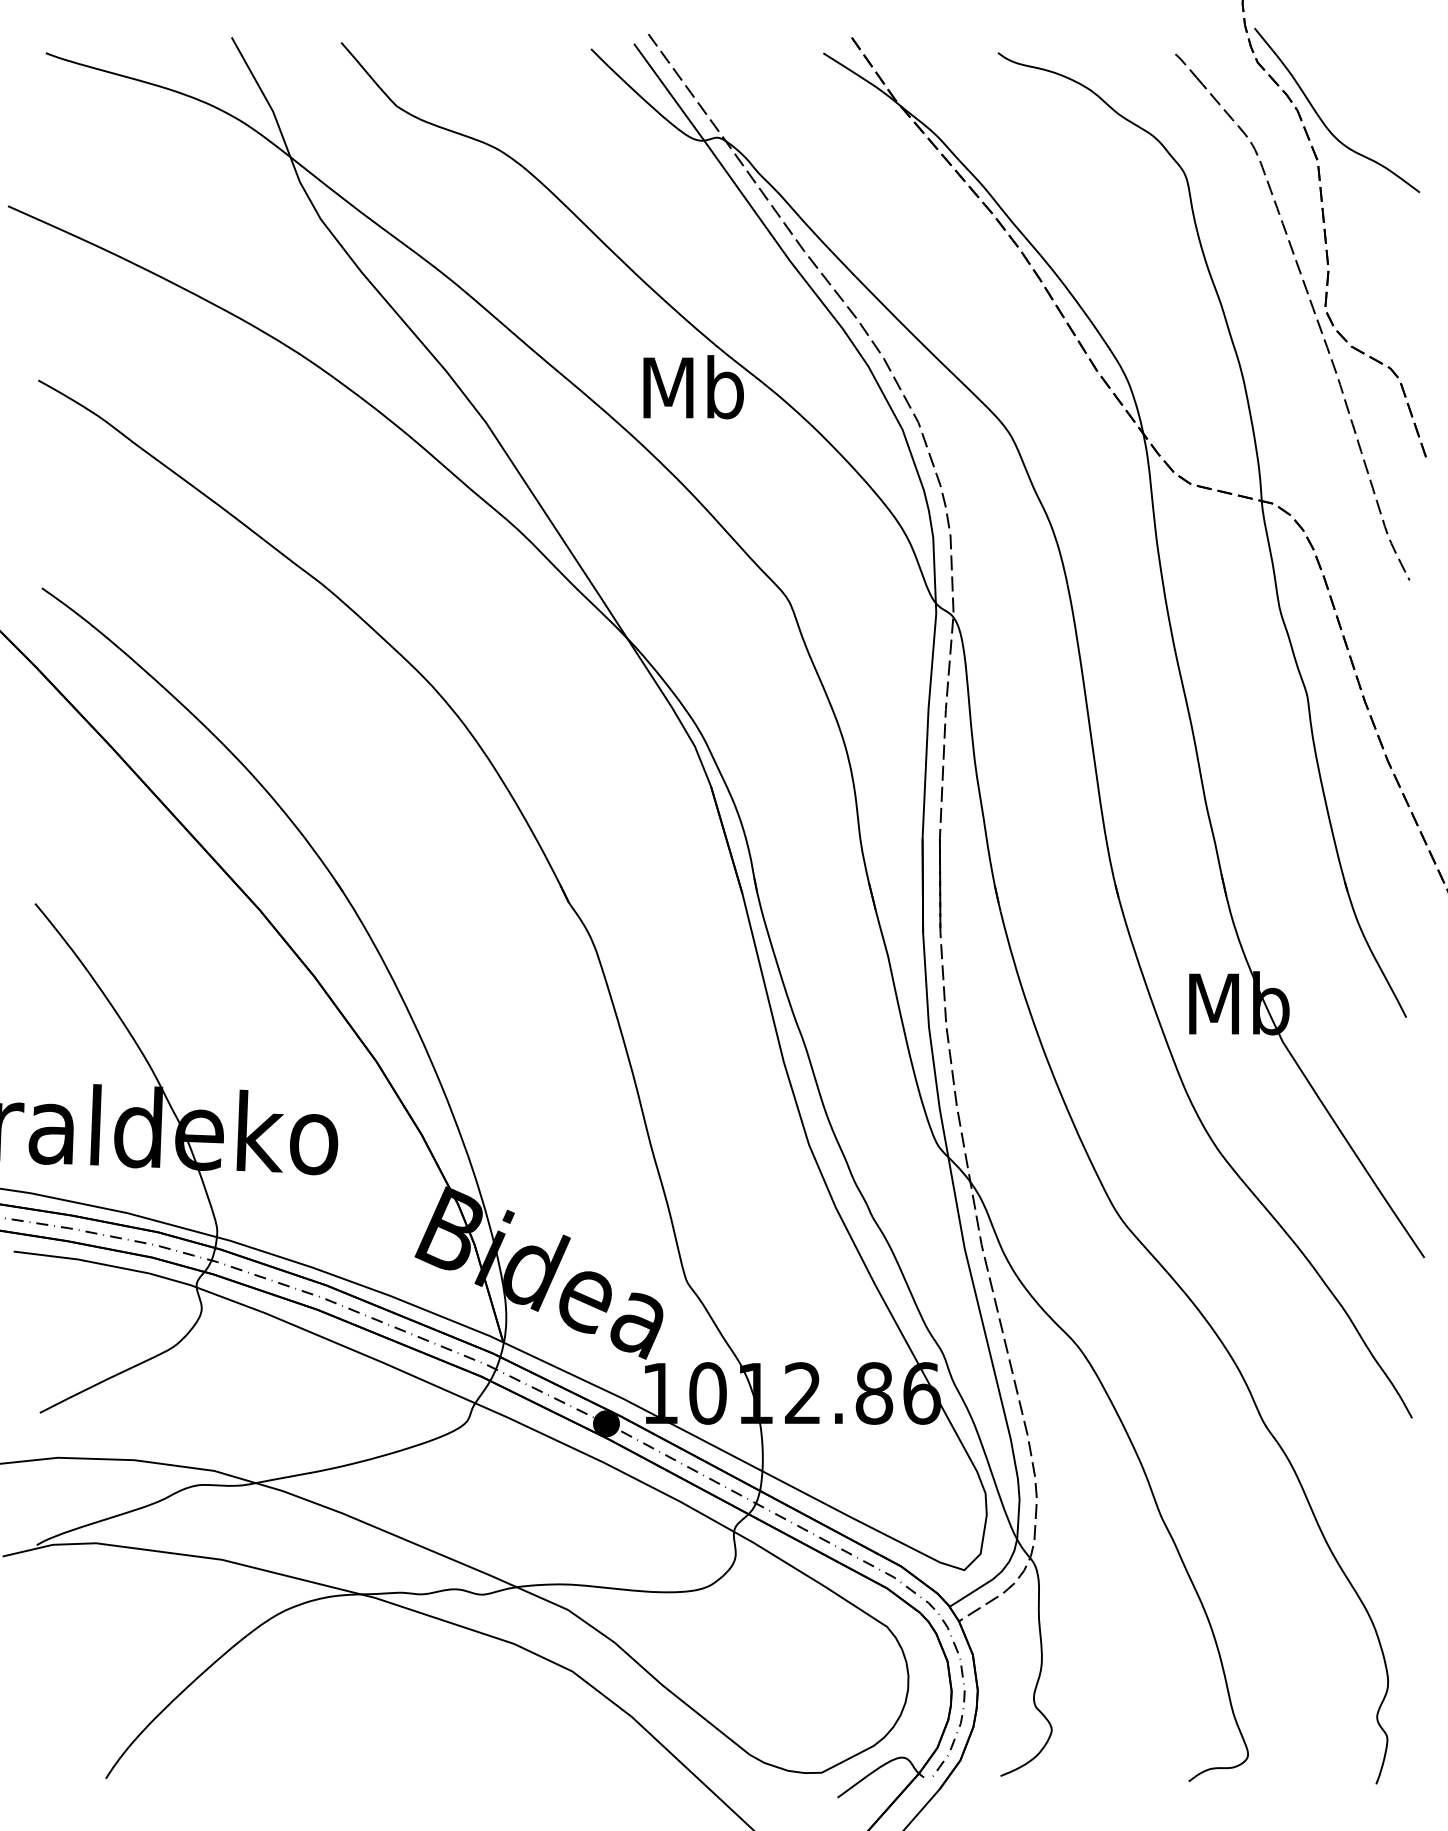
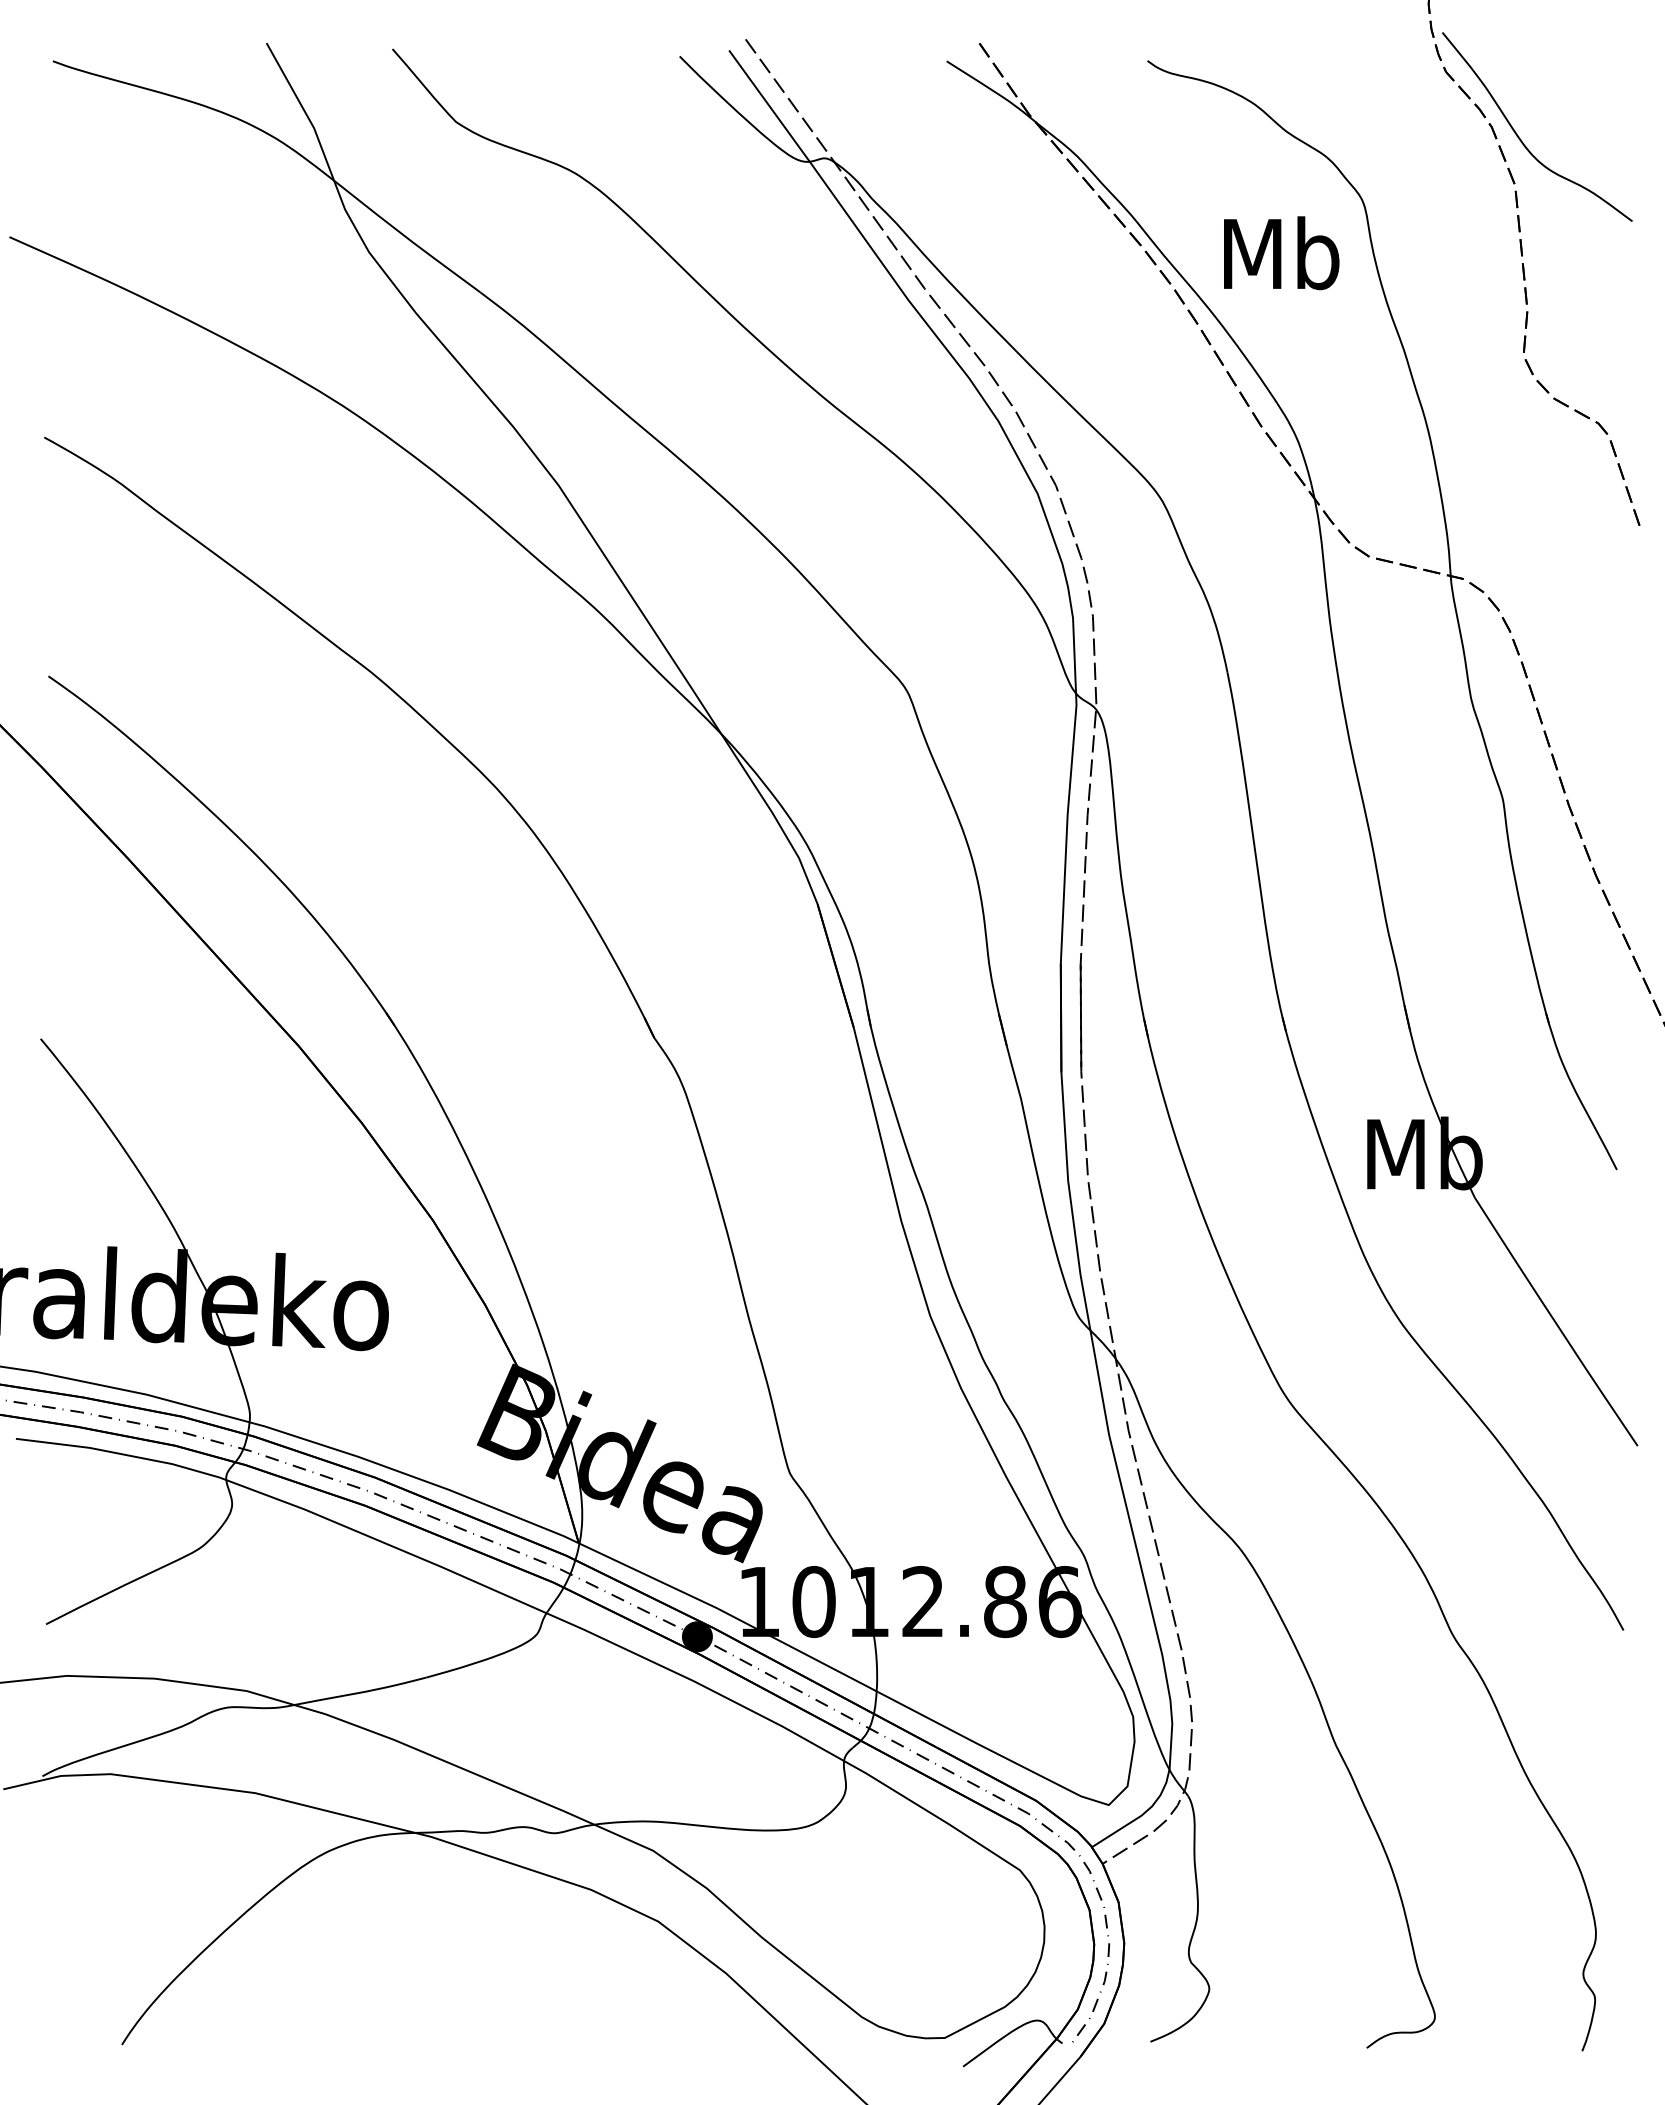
part: (1312, 310) -> (1509, 357), removed
text: (693, 387) -> (1281, 253), moved

